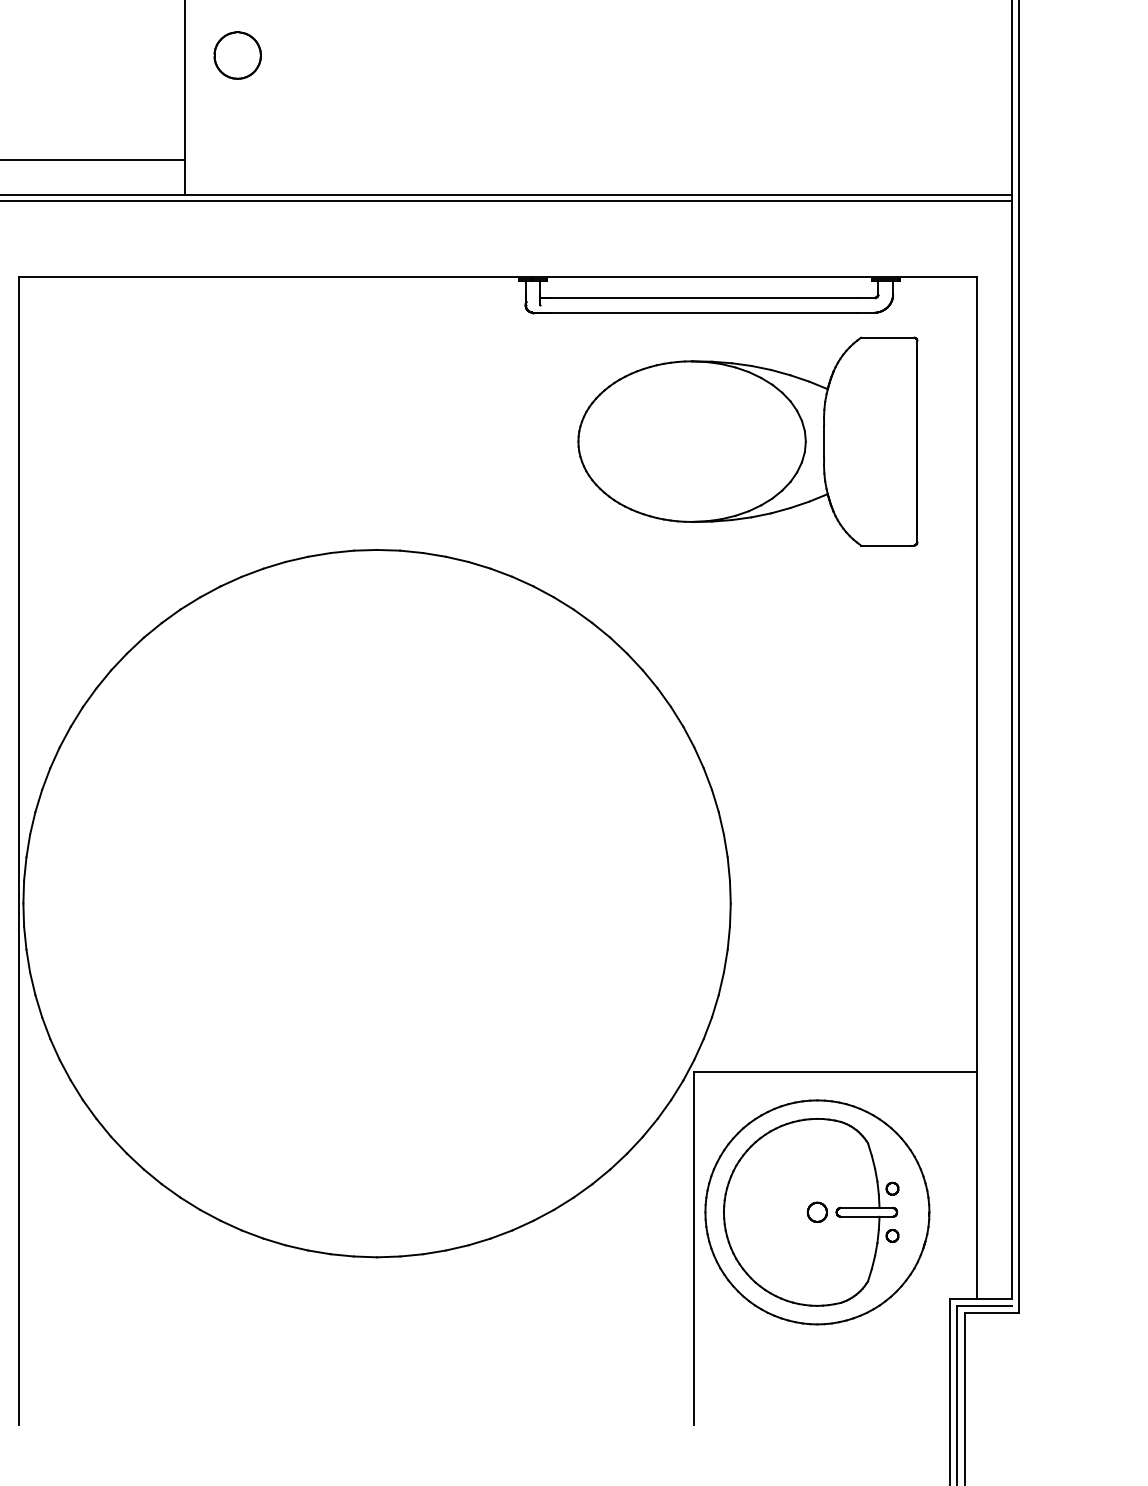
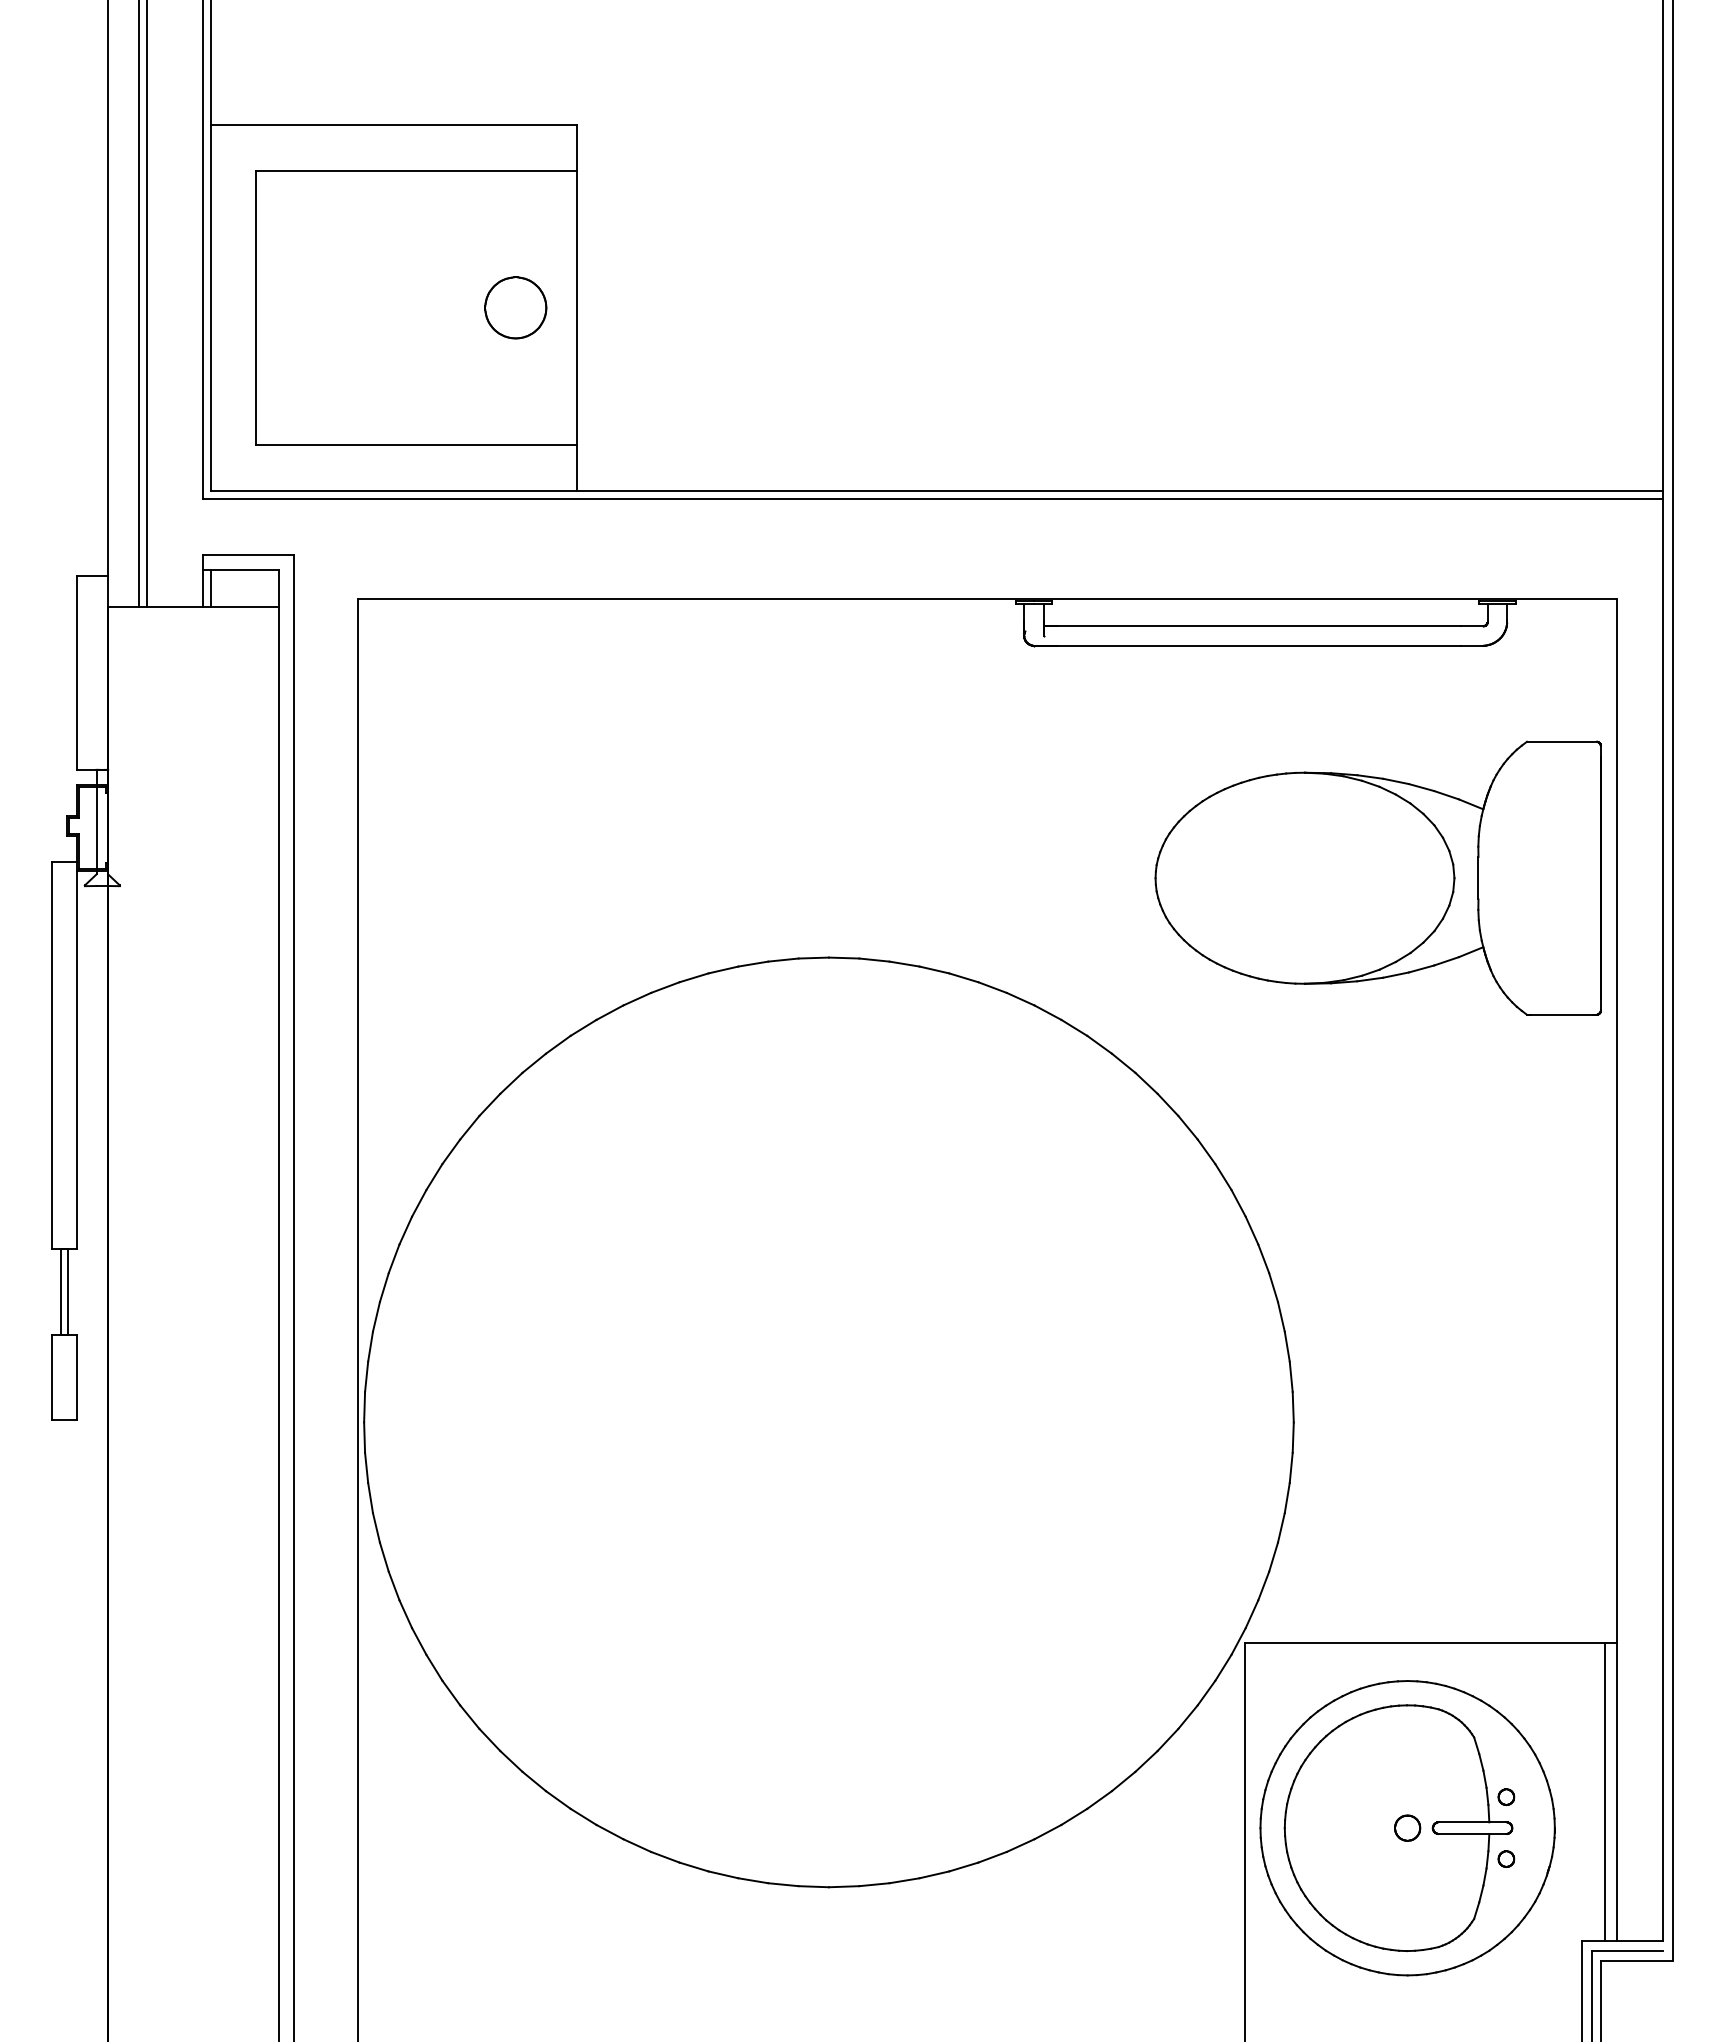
part: (237, 55) -> (515, 307), moved
part: (747, 441) -> (1377, 877), moved
line: (967, 1185) -> (1605, 1792), added

